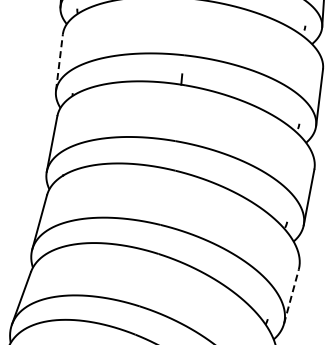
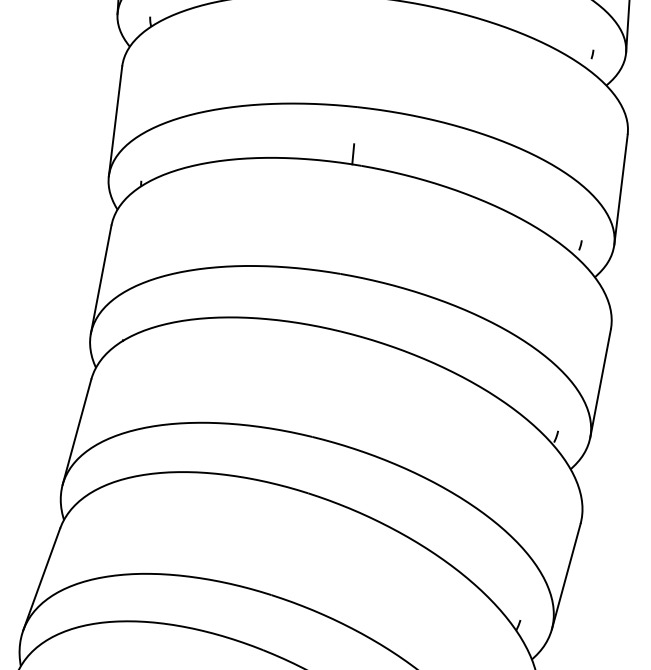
line: (59, 62) -> (115, 121), dashed -> solid
line: (291, 296) -> (566, 575), dashed -> solid

